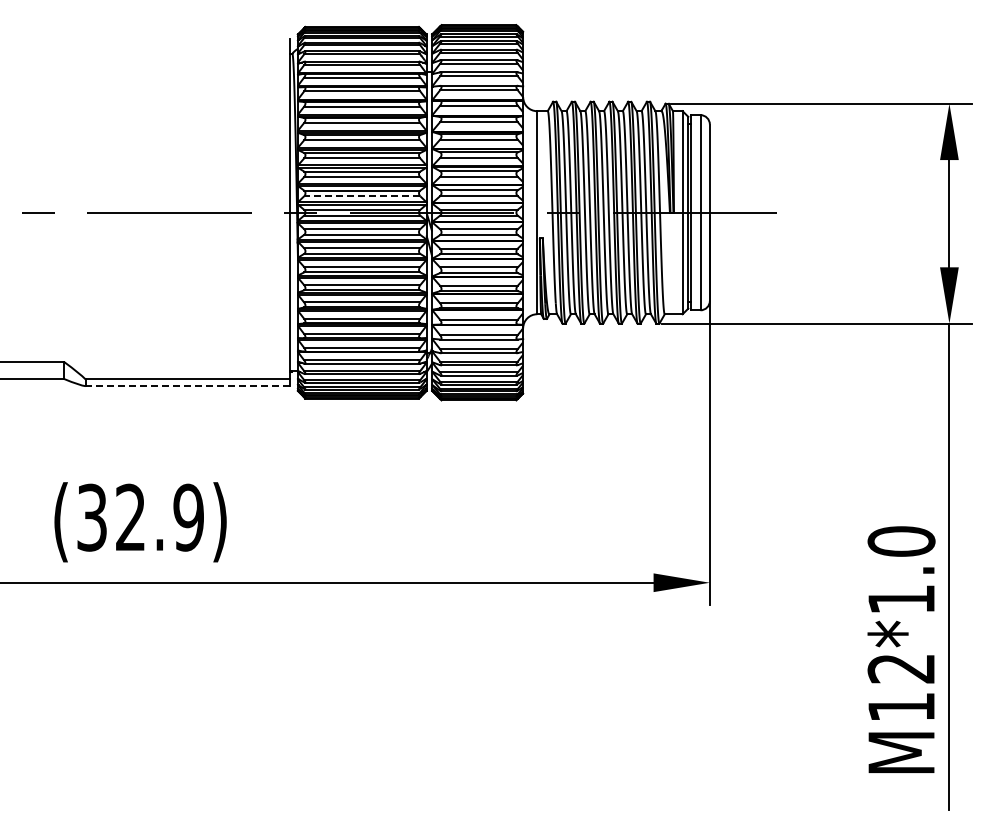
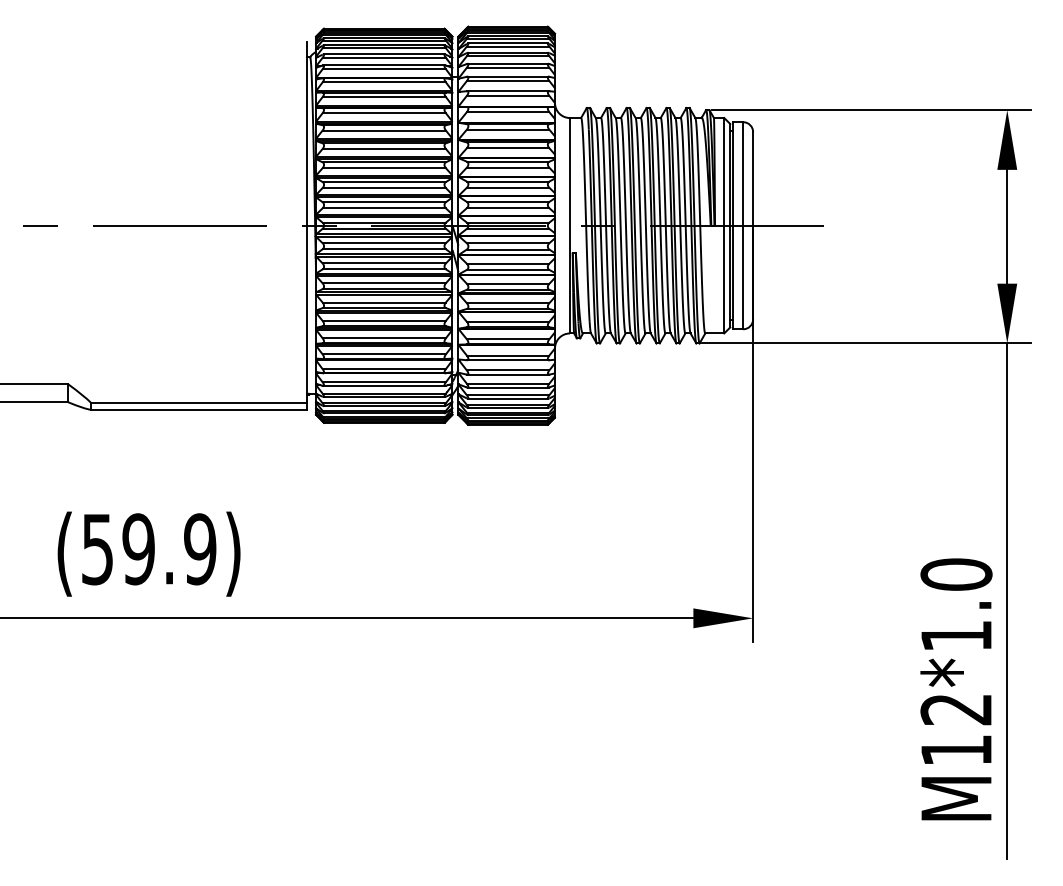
line: (361, 196) -> (383, 208), dashed -> solid
line: (187, 386) -> (198, 410), dashed -> solid
text: (111, 517) -> (118, 549), (32.9) -> (59.9)

